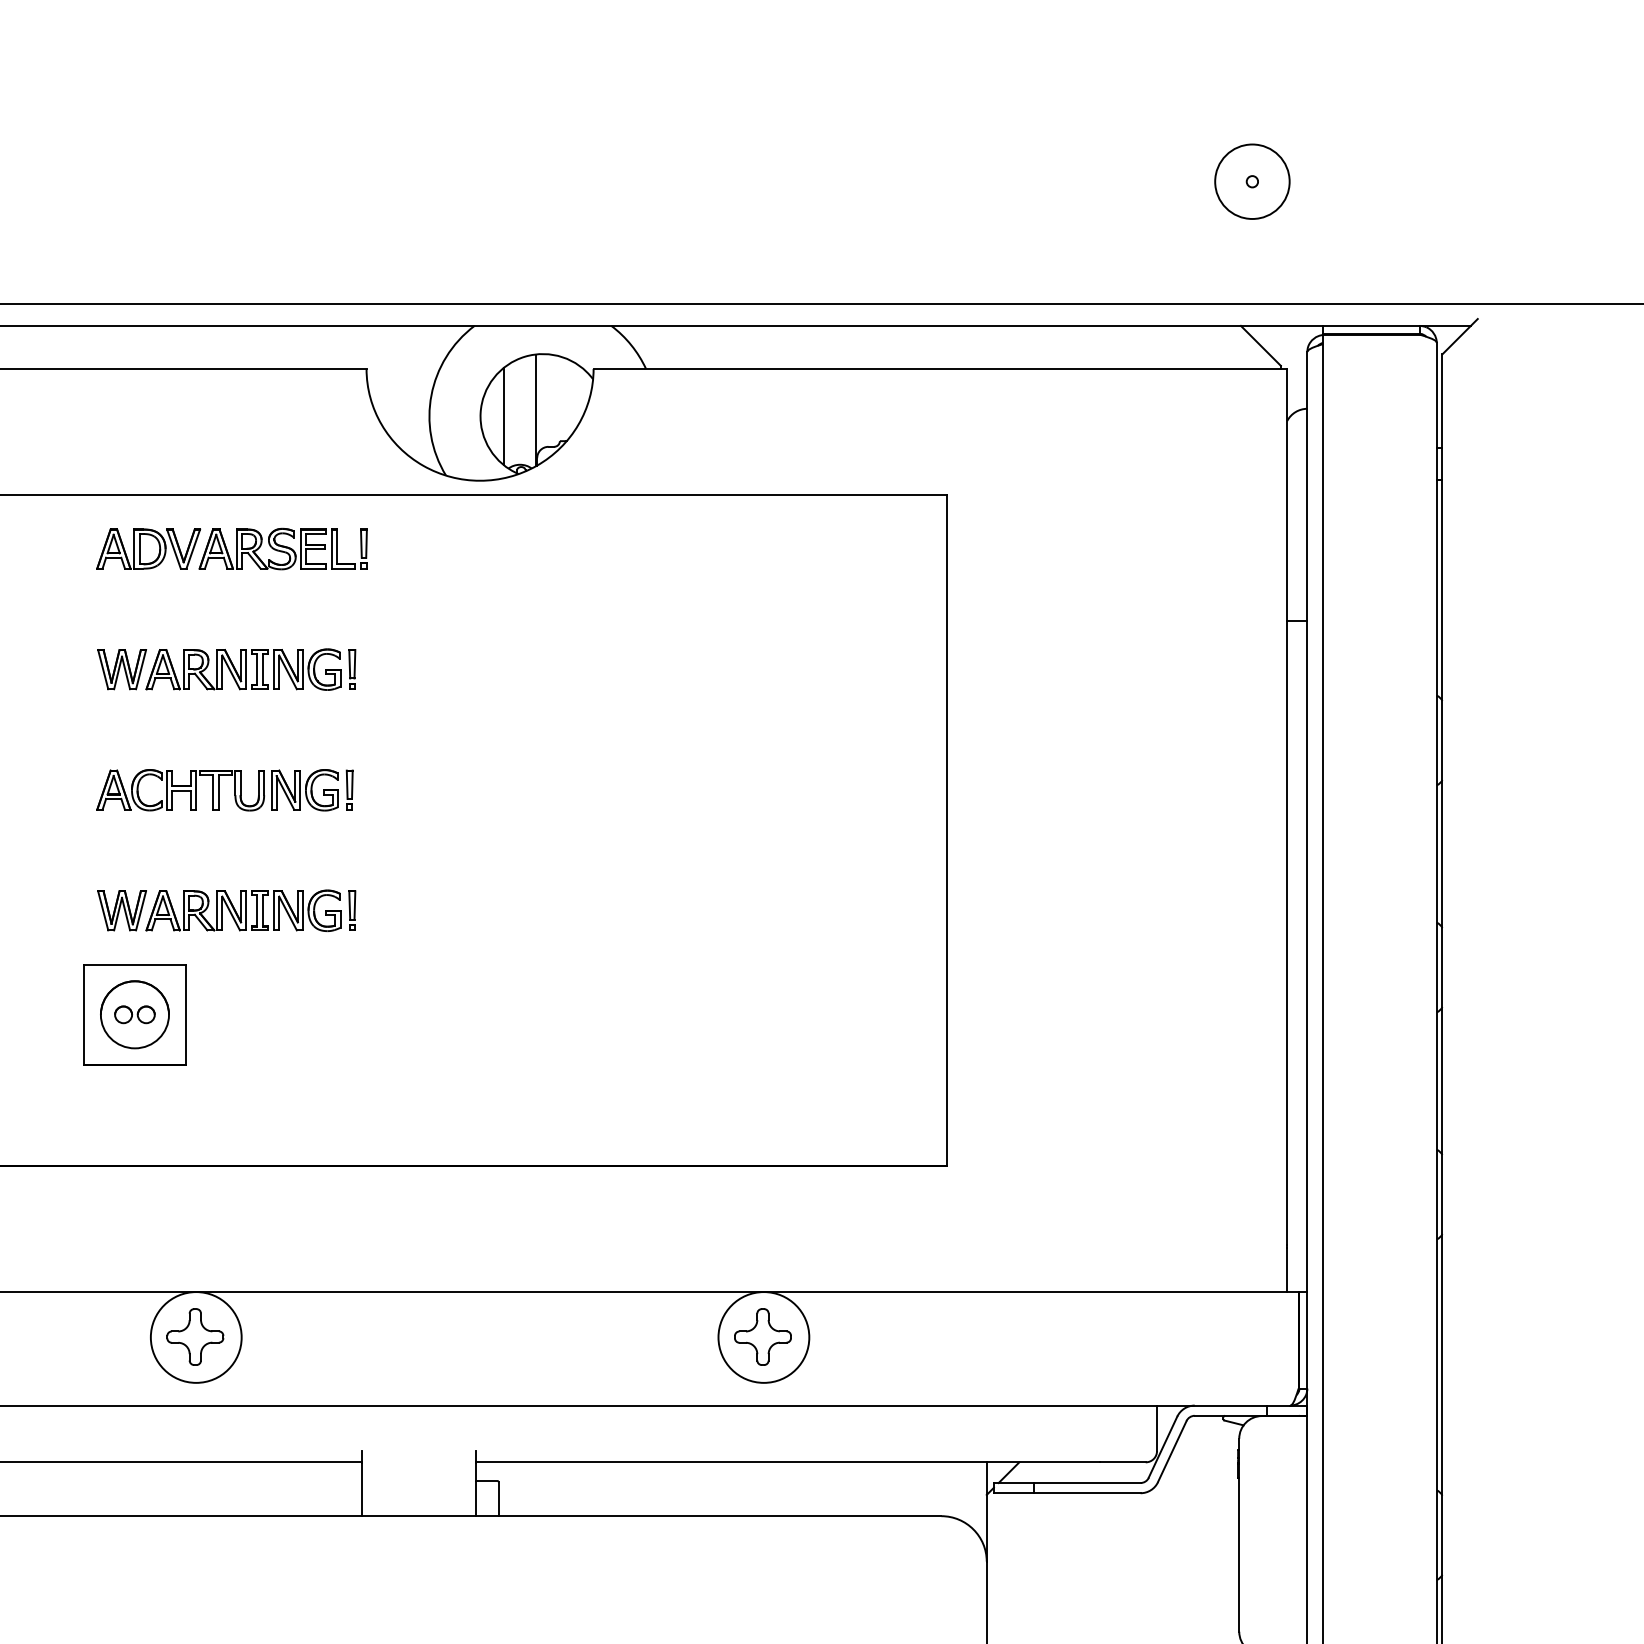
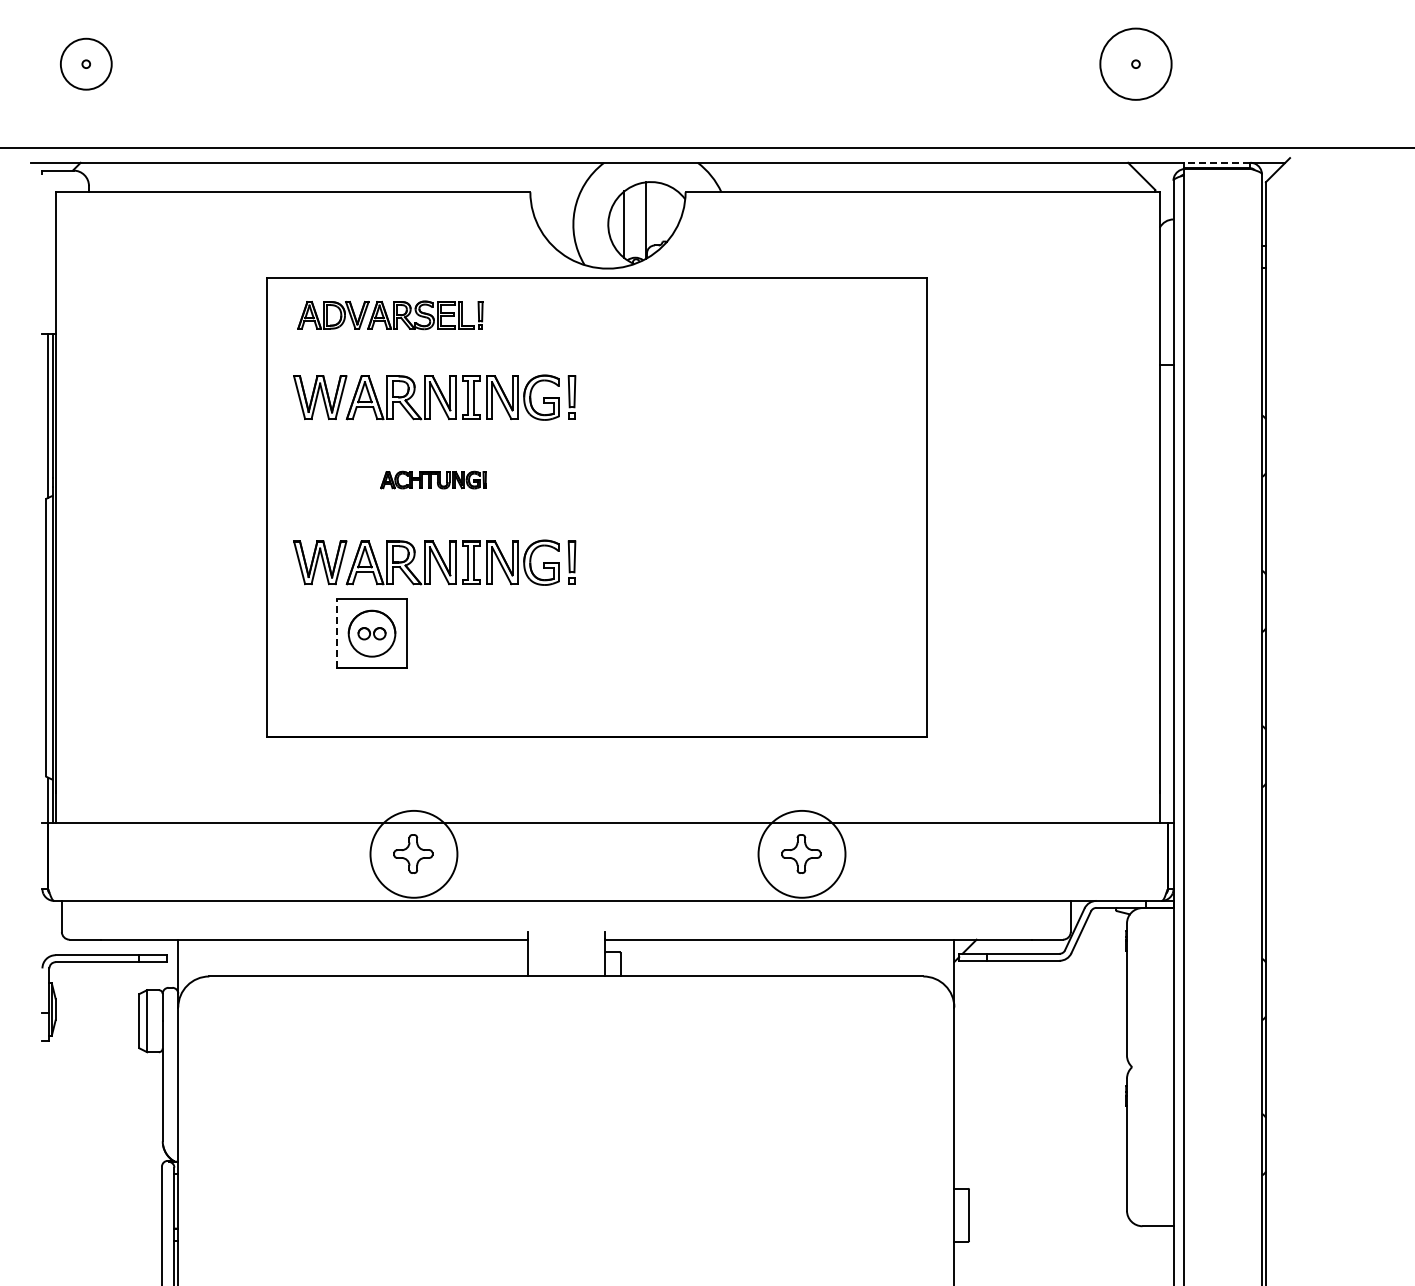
circle: (1251, 180) -> (1135, 63), size x1.4
line: (1371, 325) -> (1217, 162), solid -> dashed
part: (232, 549) -> (390, 315), moved
part: (226, 669) -> (434, 397), size x1.6
part: (224, 789) -> (433, 479), size x0.6
part: (226, 910) -> (434, 562), size x1.6
line: (84, 1014) -> (337, 633), solid -> dashed
circle: (195, 1337) -> (413, 854), size x1.4
circle: (763, 1337) -> (801, 854), size x1.4

